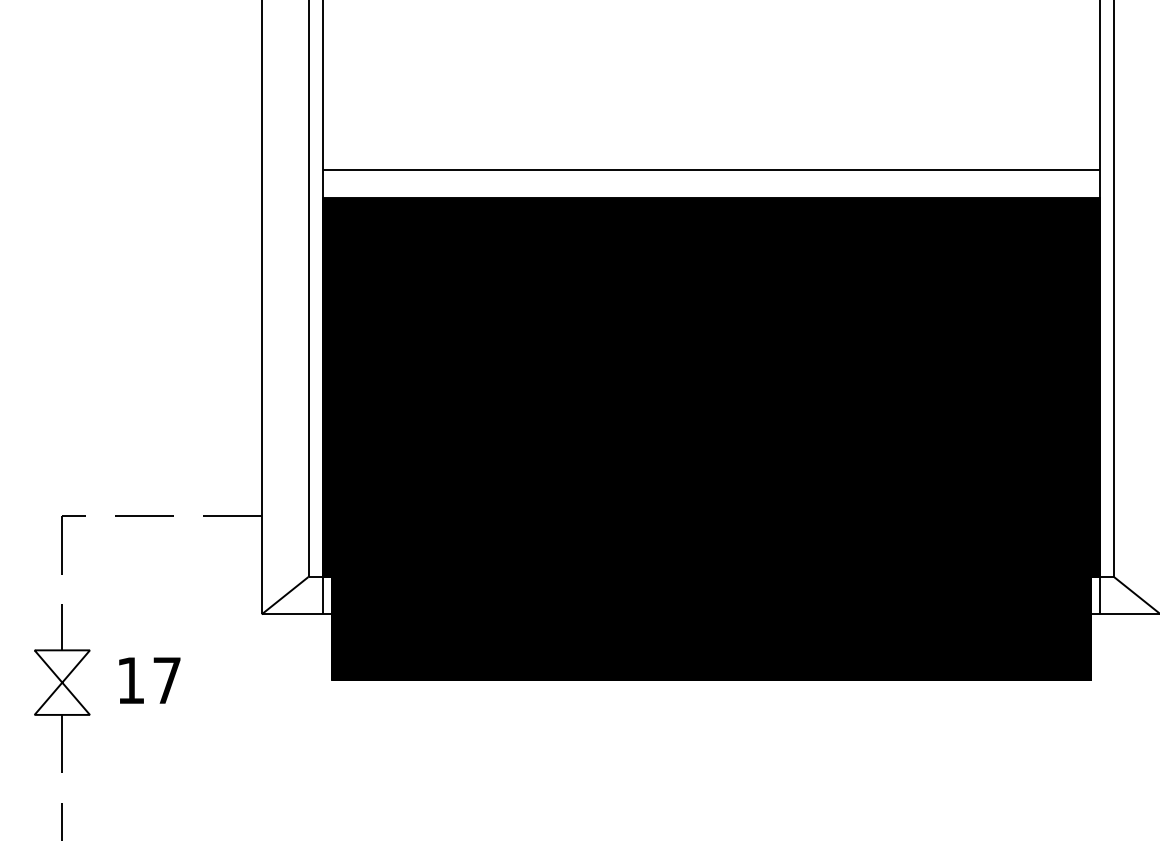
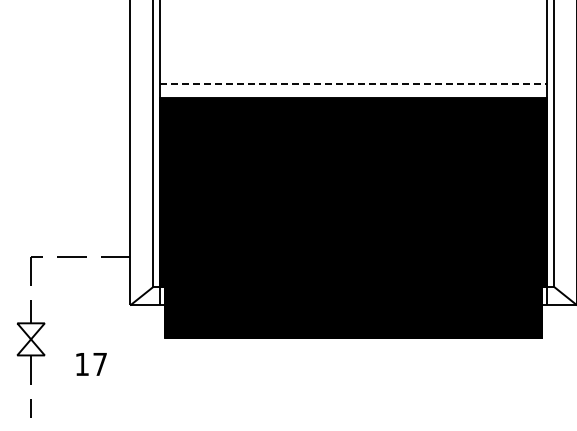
line: (712, 170) -> (354, 84), solid -> dashed
text: (149, 680) -> (91, 364), moved

